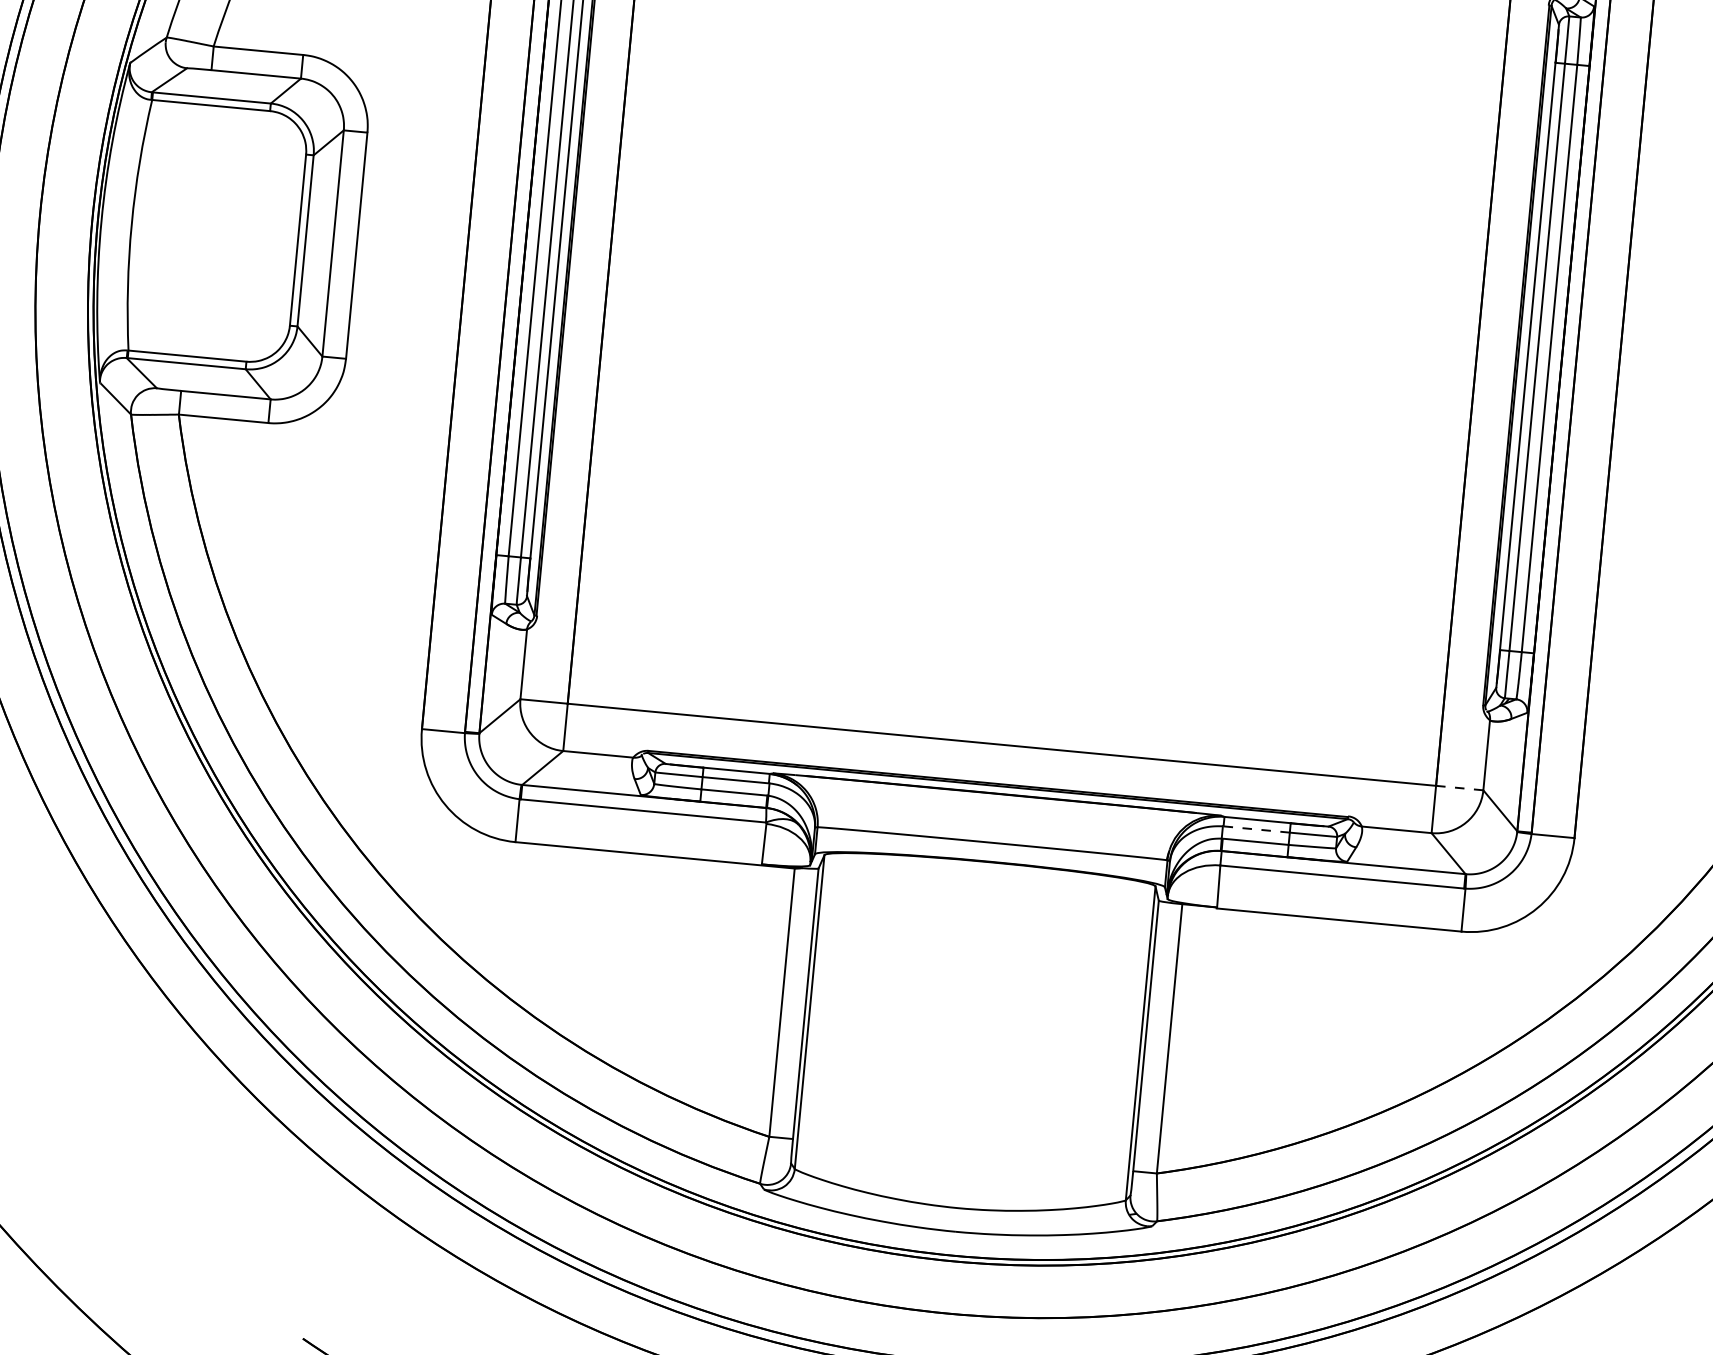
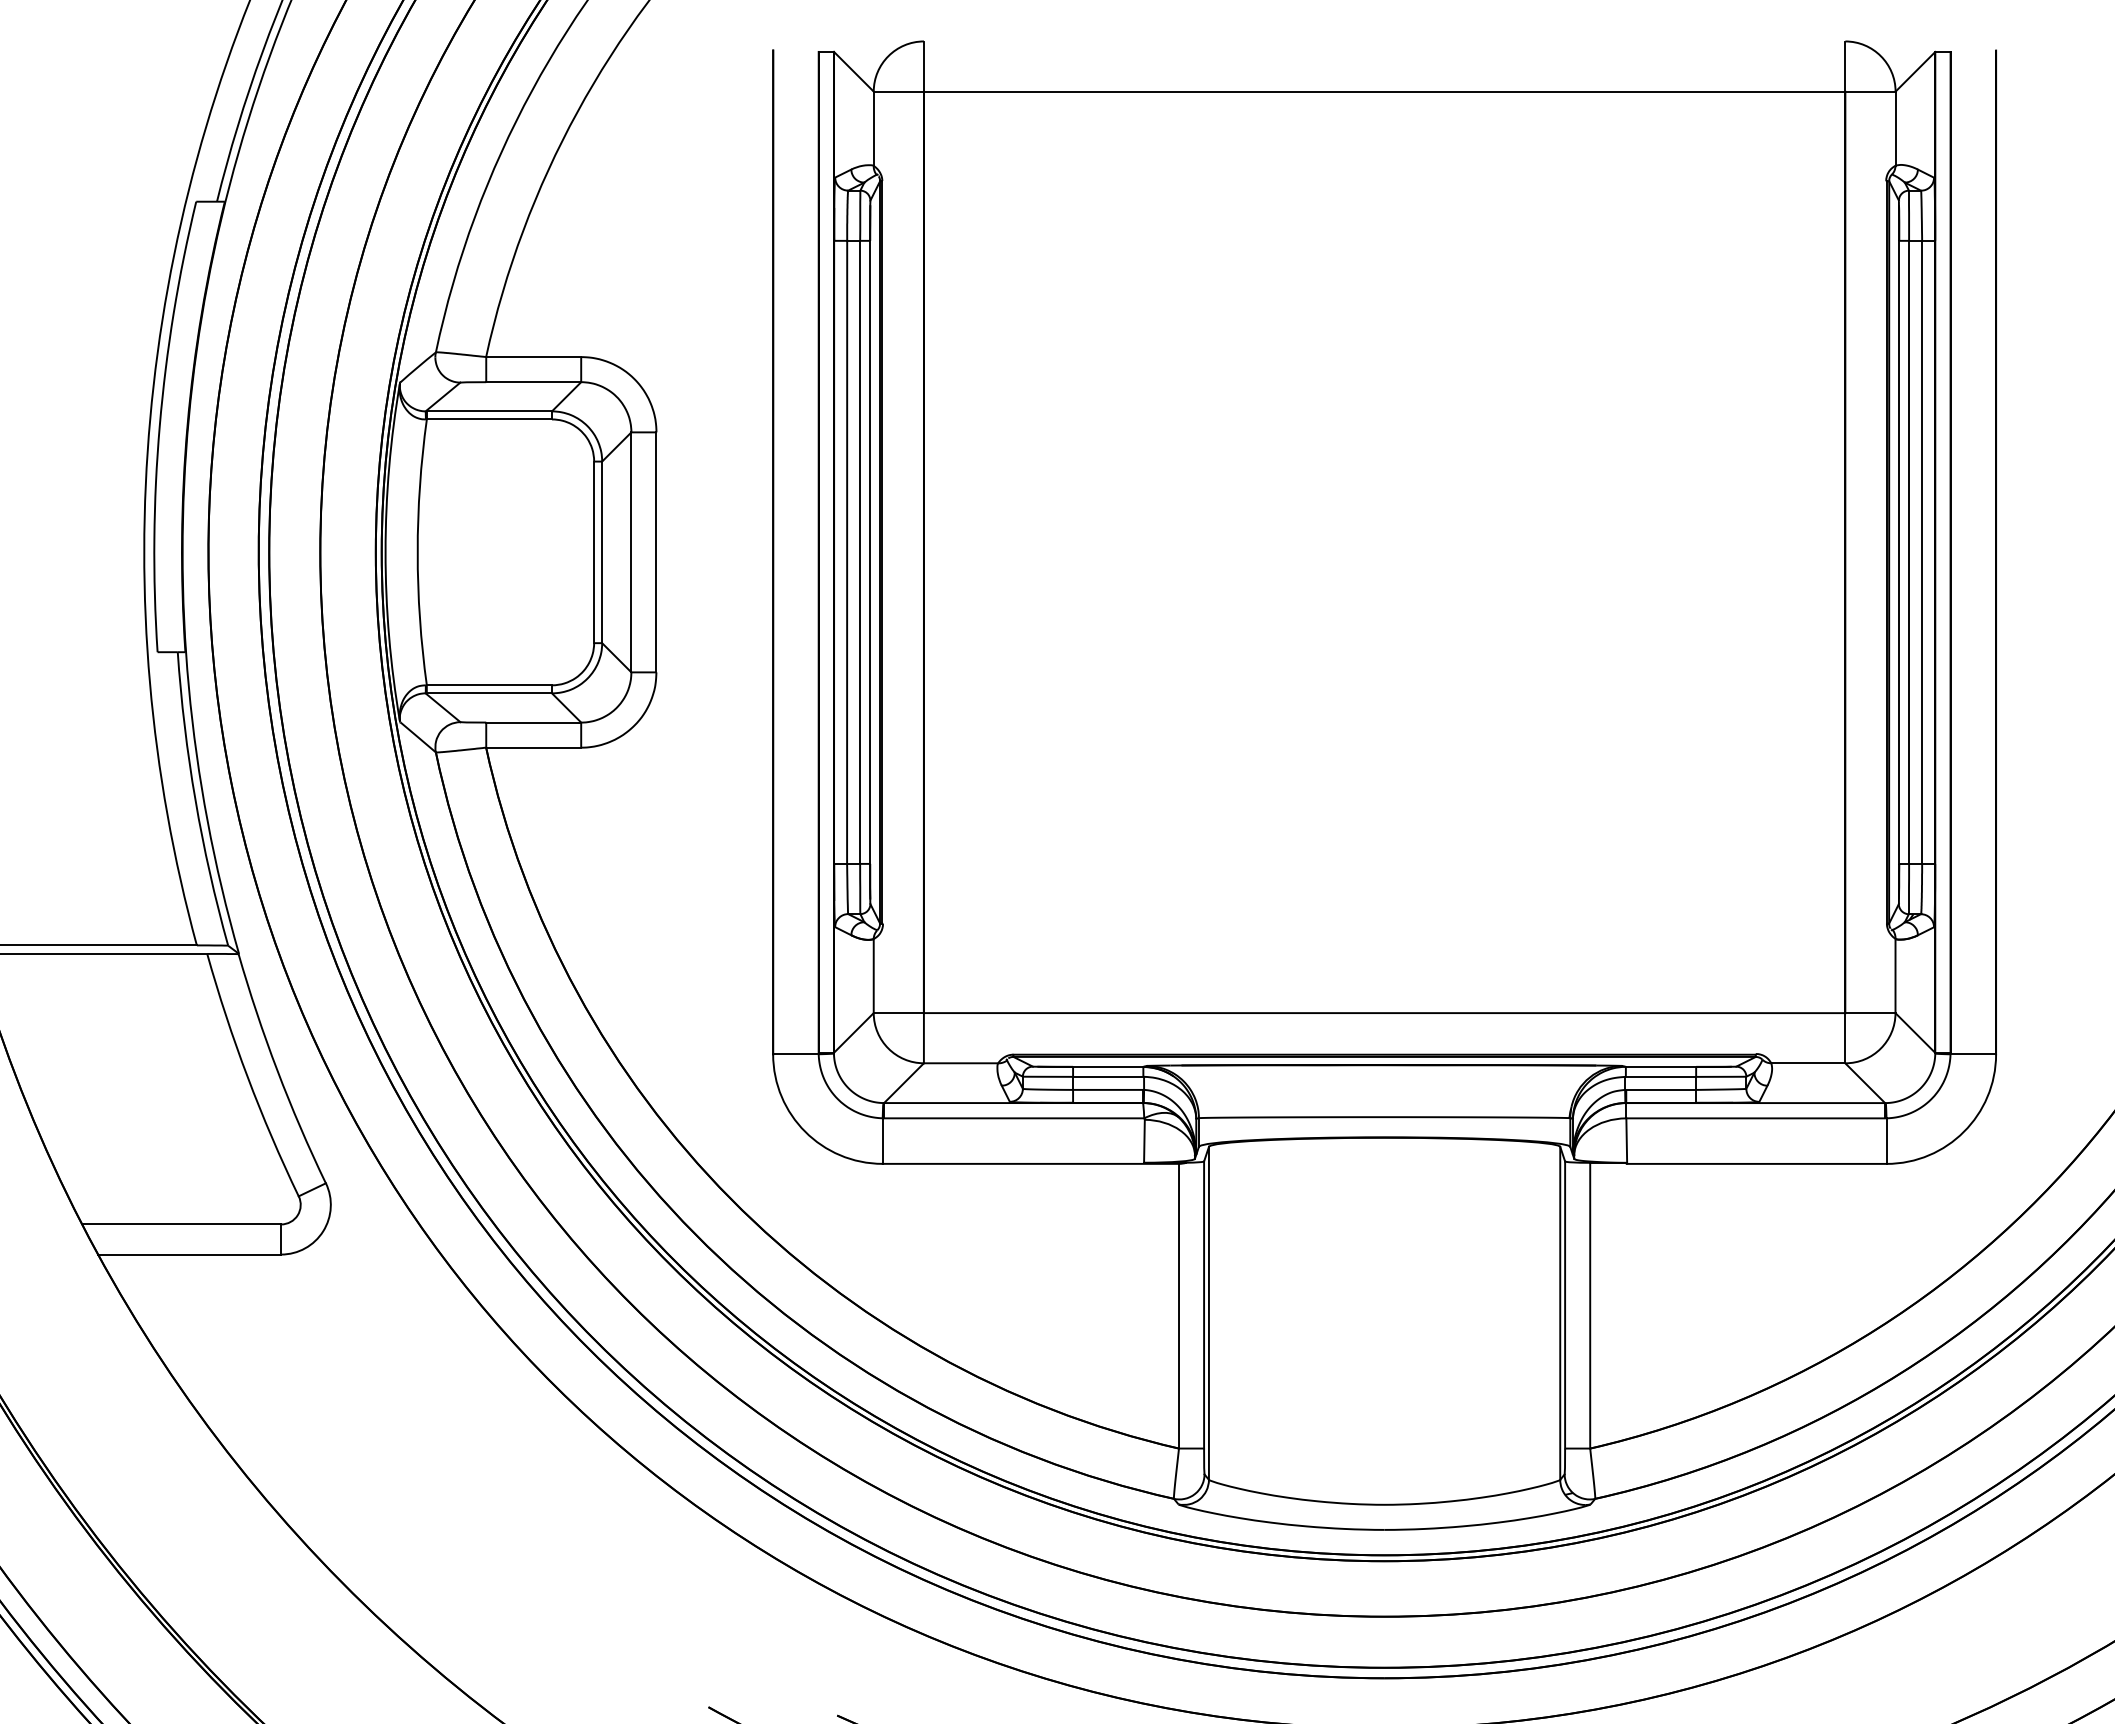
line: (1458, 788) -> (1869, 1013), dashed -> solid
line: (1257, 829) -> (1661, 1076), dashed -> solid

